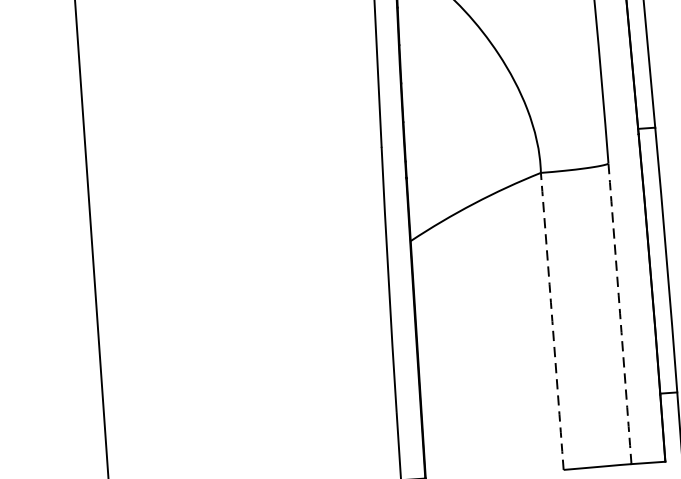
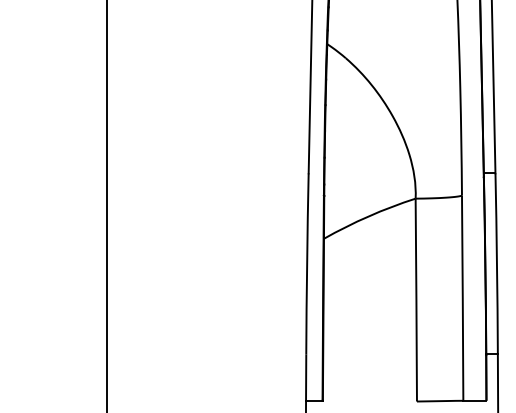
arc: (619, 314) -> (462, 298), dashed -> solid
arc: (552, 321) -> (416, 300), dashed -> solid

